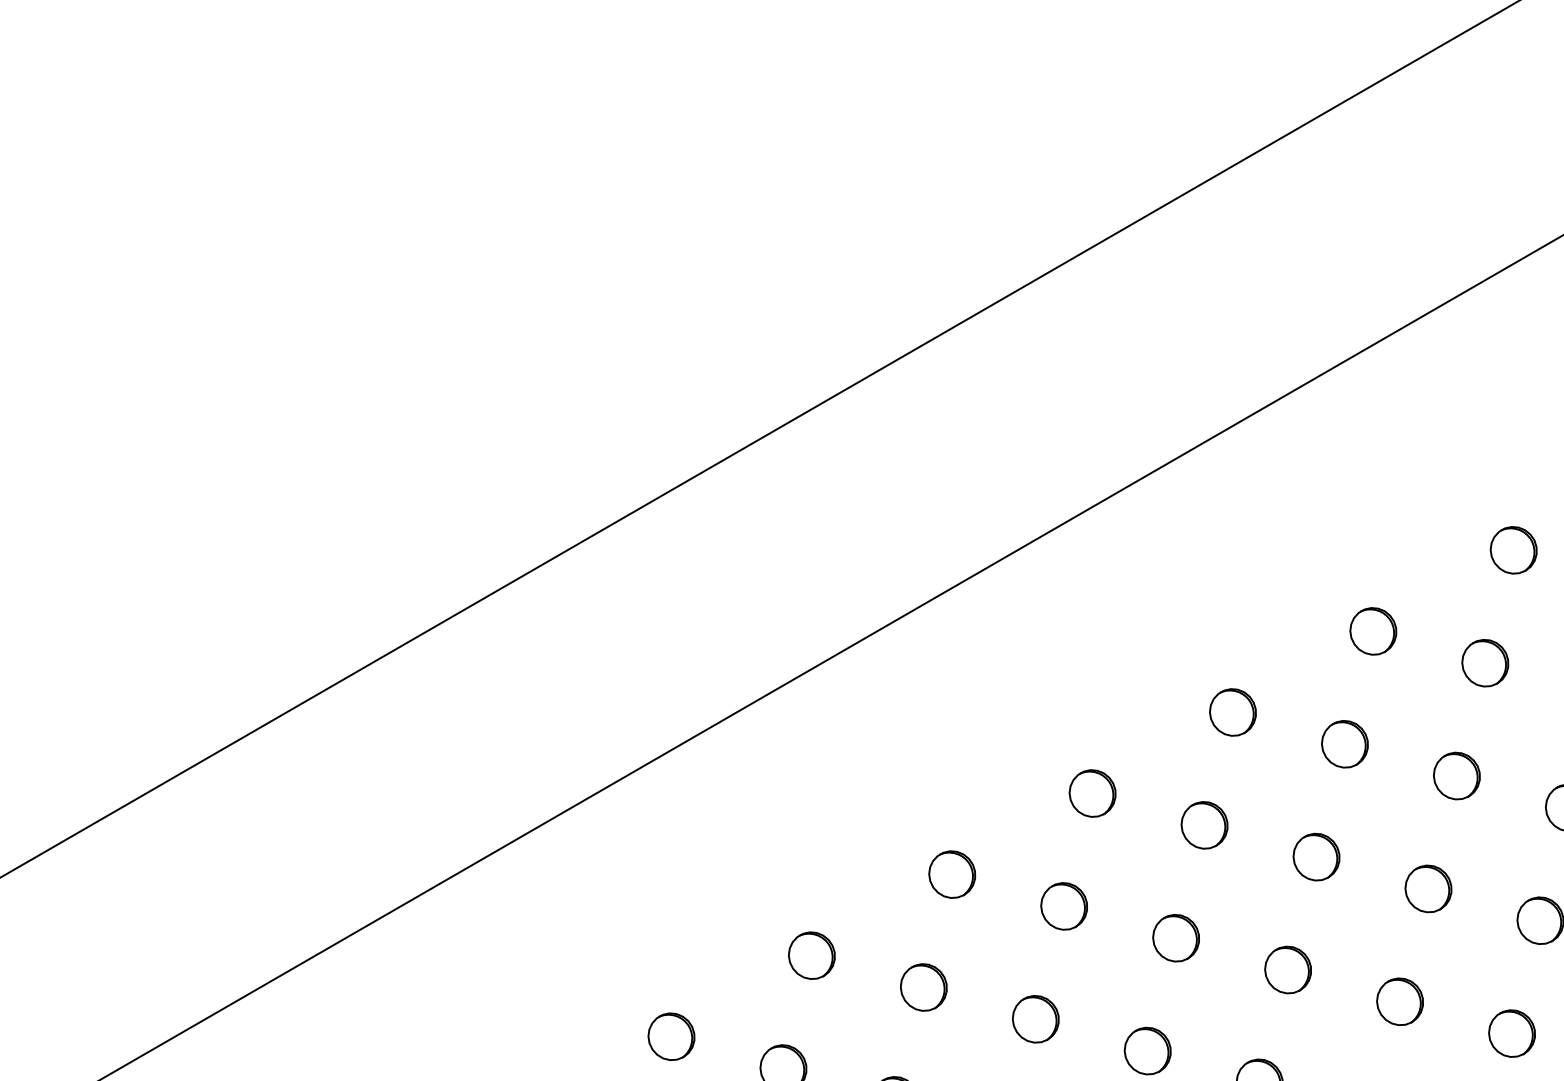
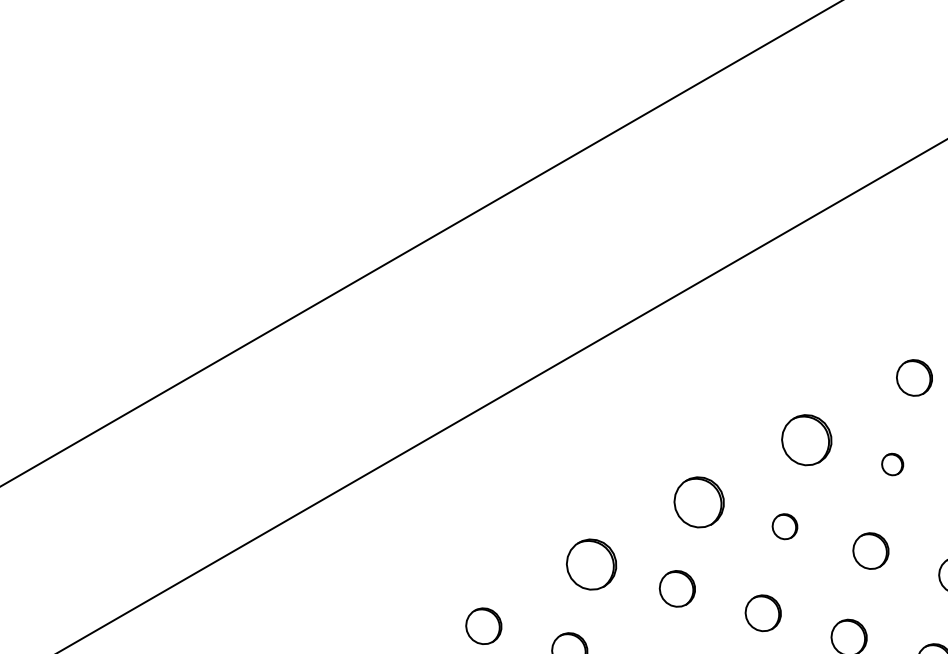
part: (952, 874) -> (807, 440), size x1.4
part: (1063, 906) -> (892, 464), size x0.6
part: (811, 955) -> (698, 502), size x1.4
part: (923, 987) -> (784, 526), size x0.7
part: (671, 1036) -> (591, 564), size x1.4

